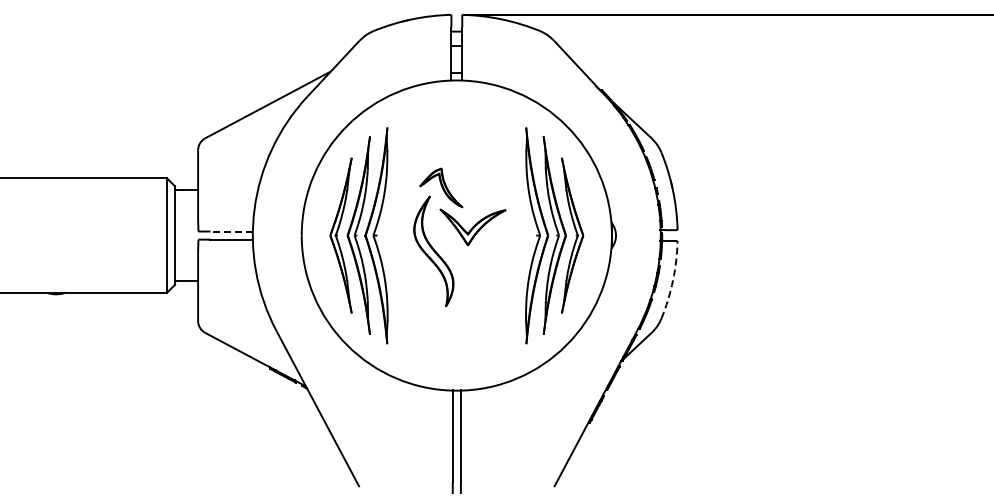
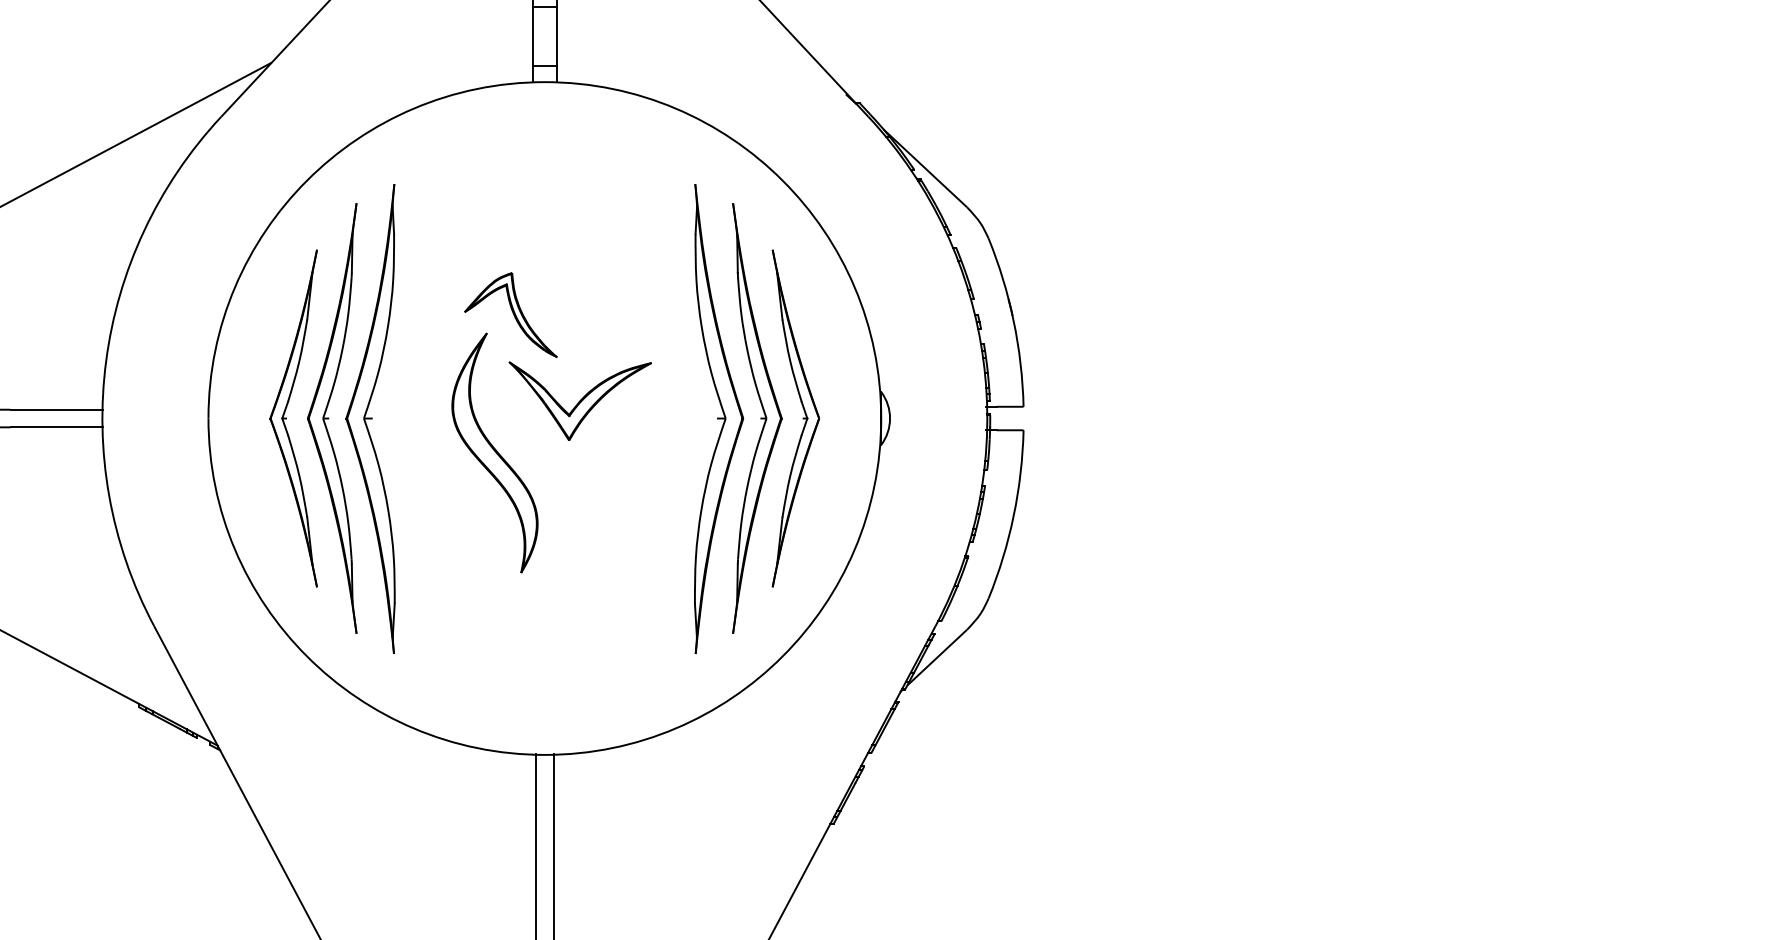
line: (231, 231) -> (56, 409), dashed -> solid
arc: (673, 280) -> (1014, 515), dashed -> solid

